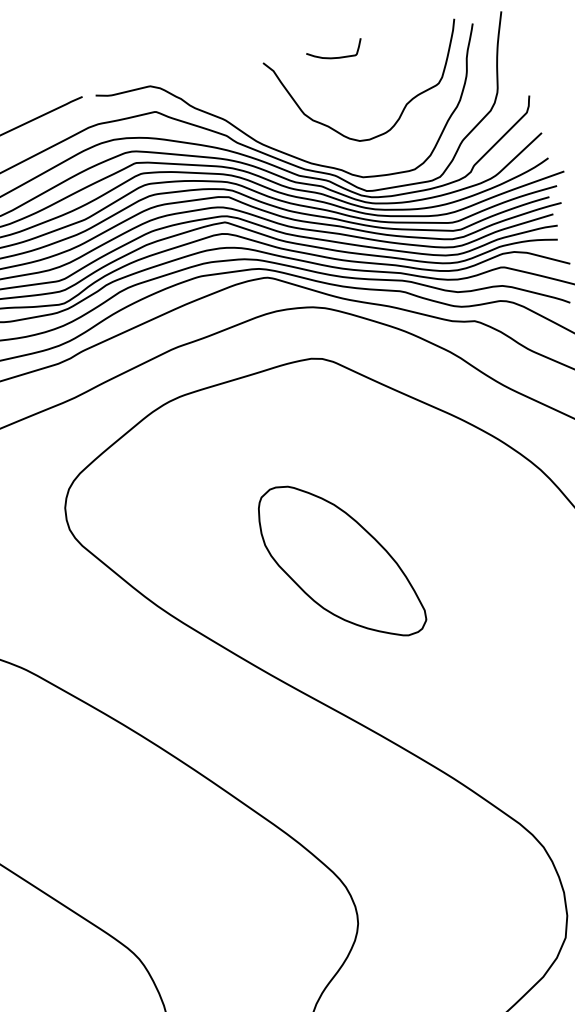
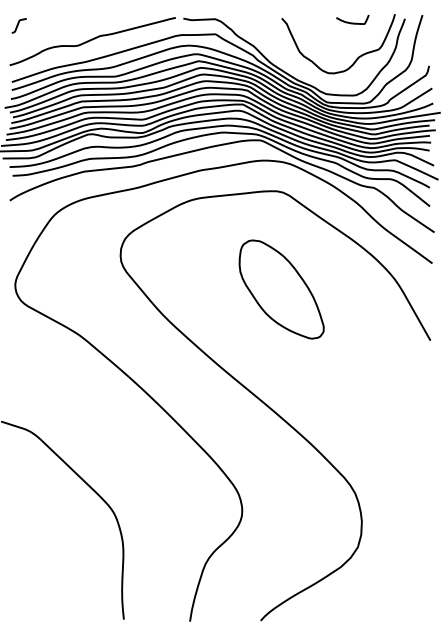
curve: (335, 56) -> (352, 22), moved
part: (340, 561) -> (281, 289), moved

